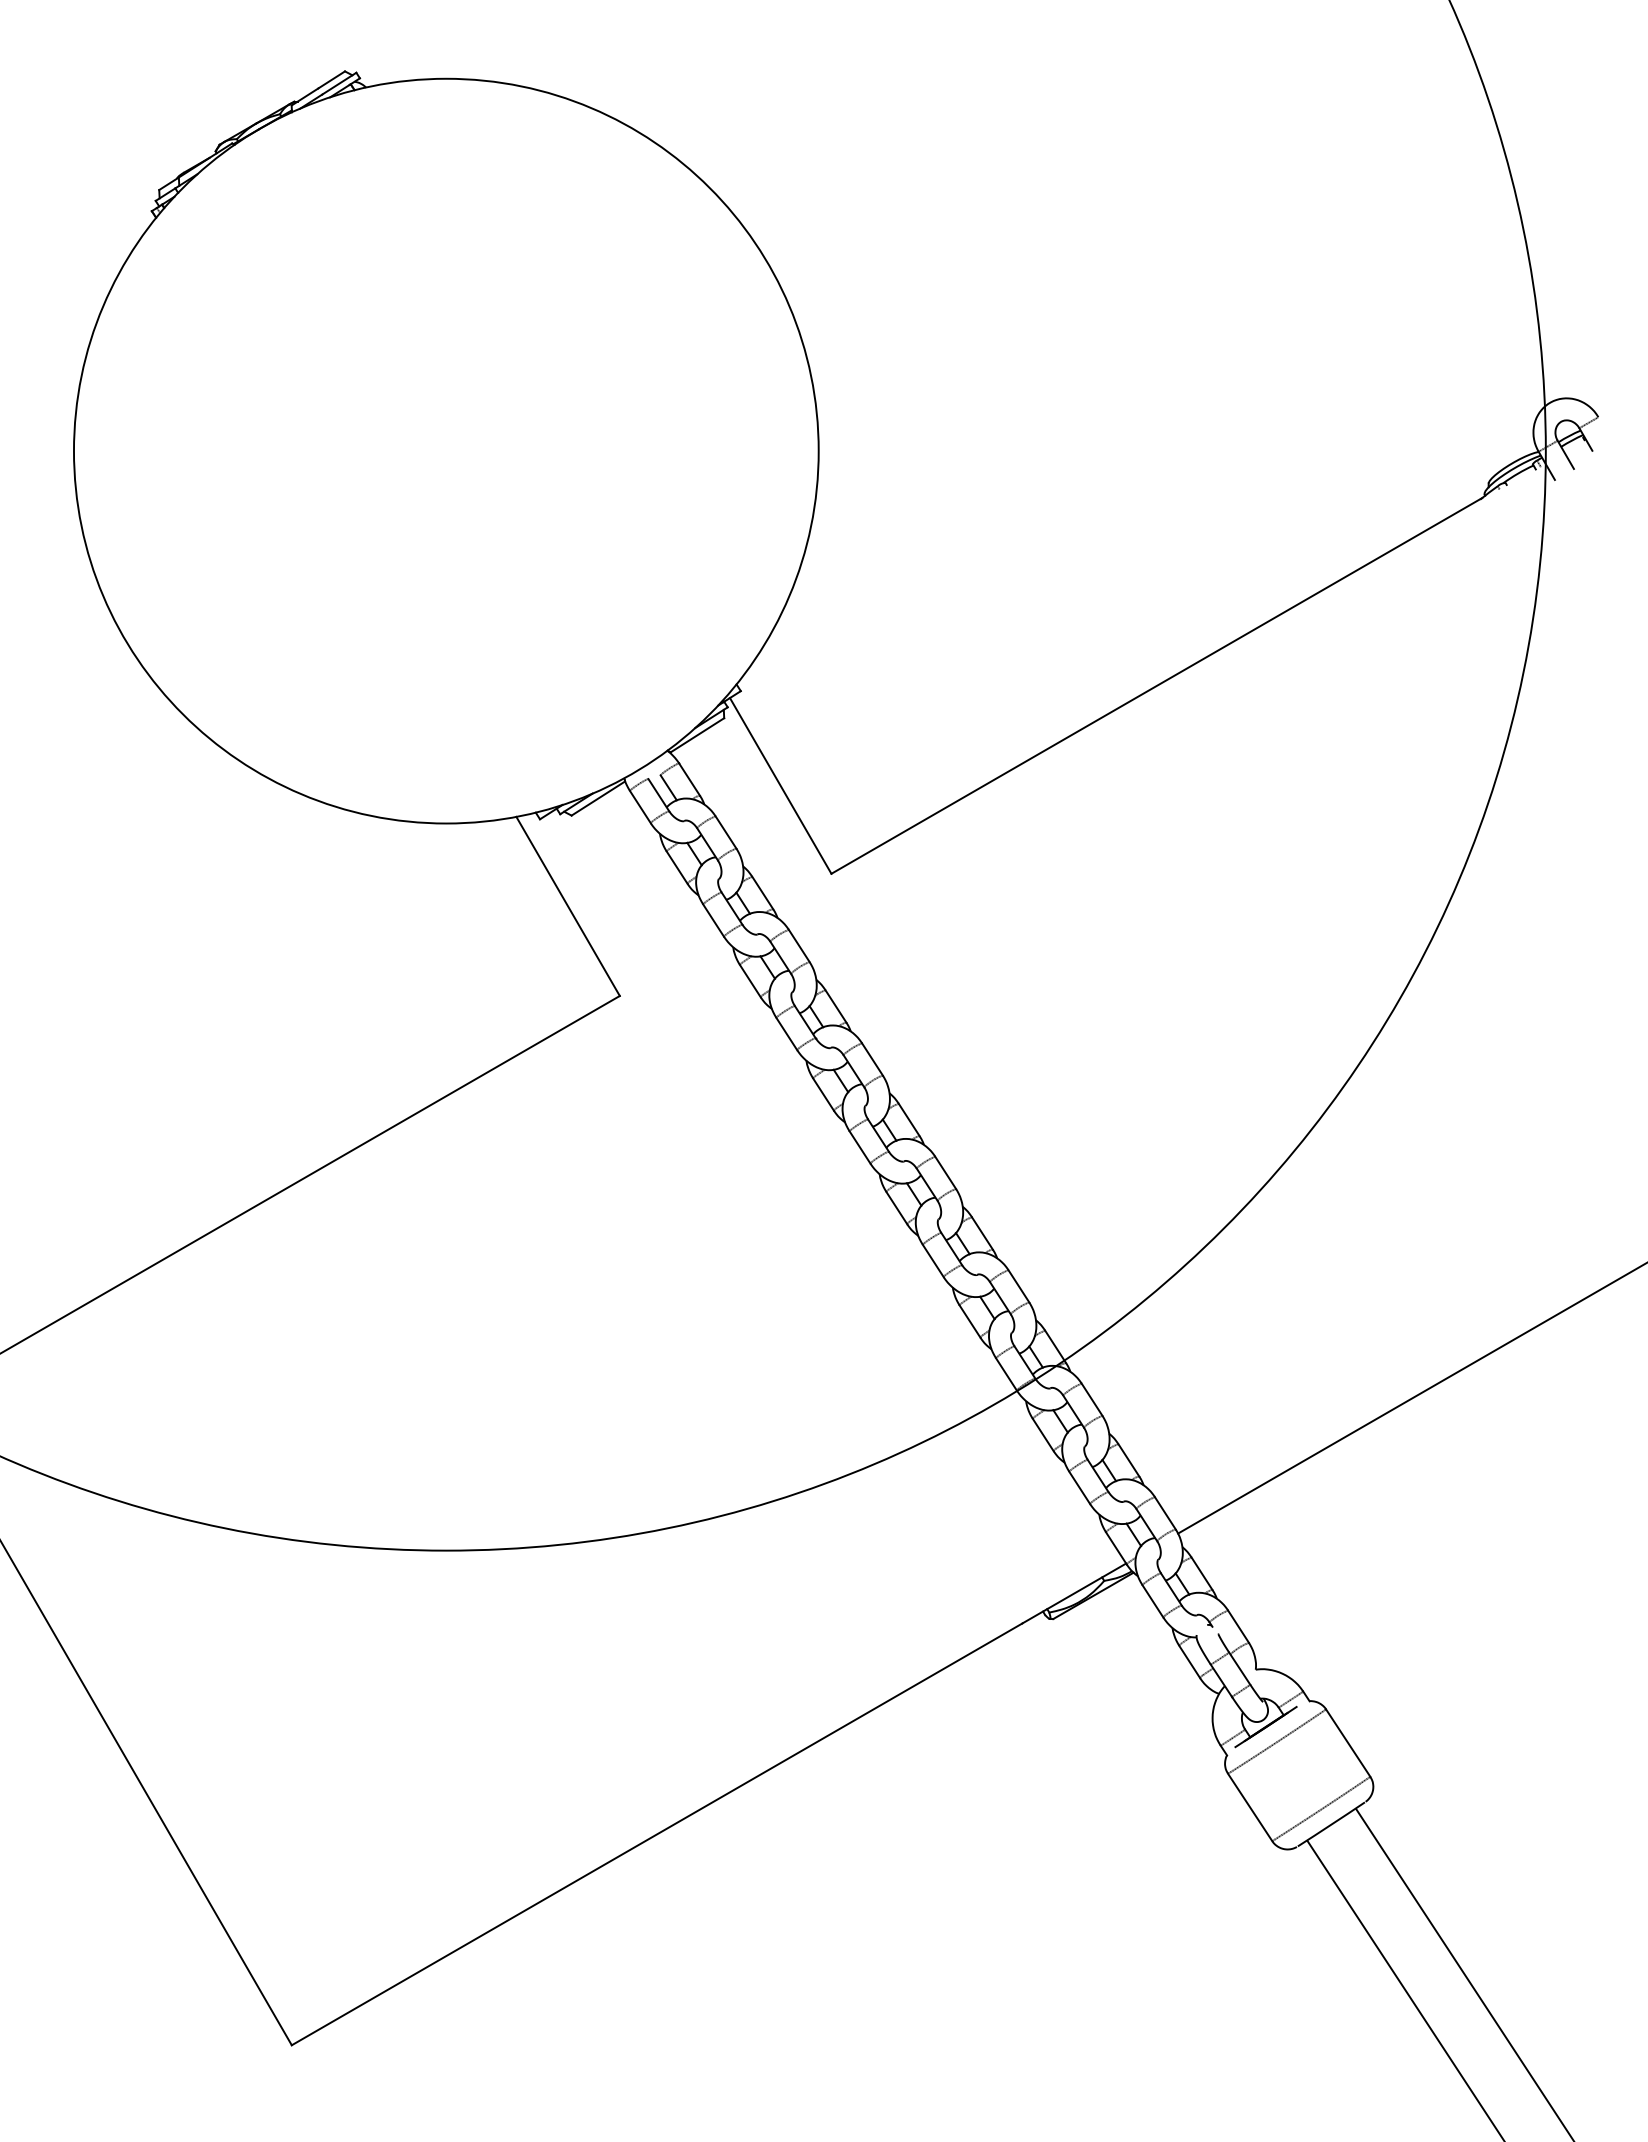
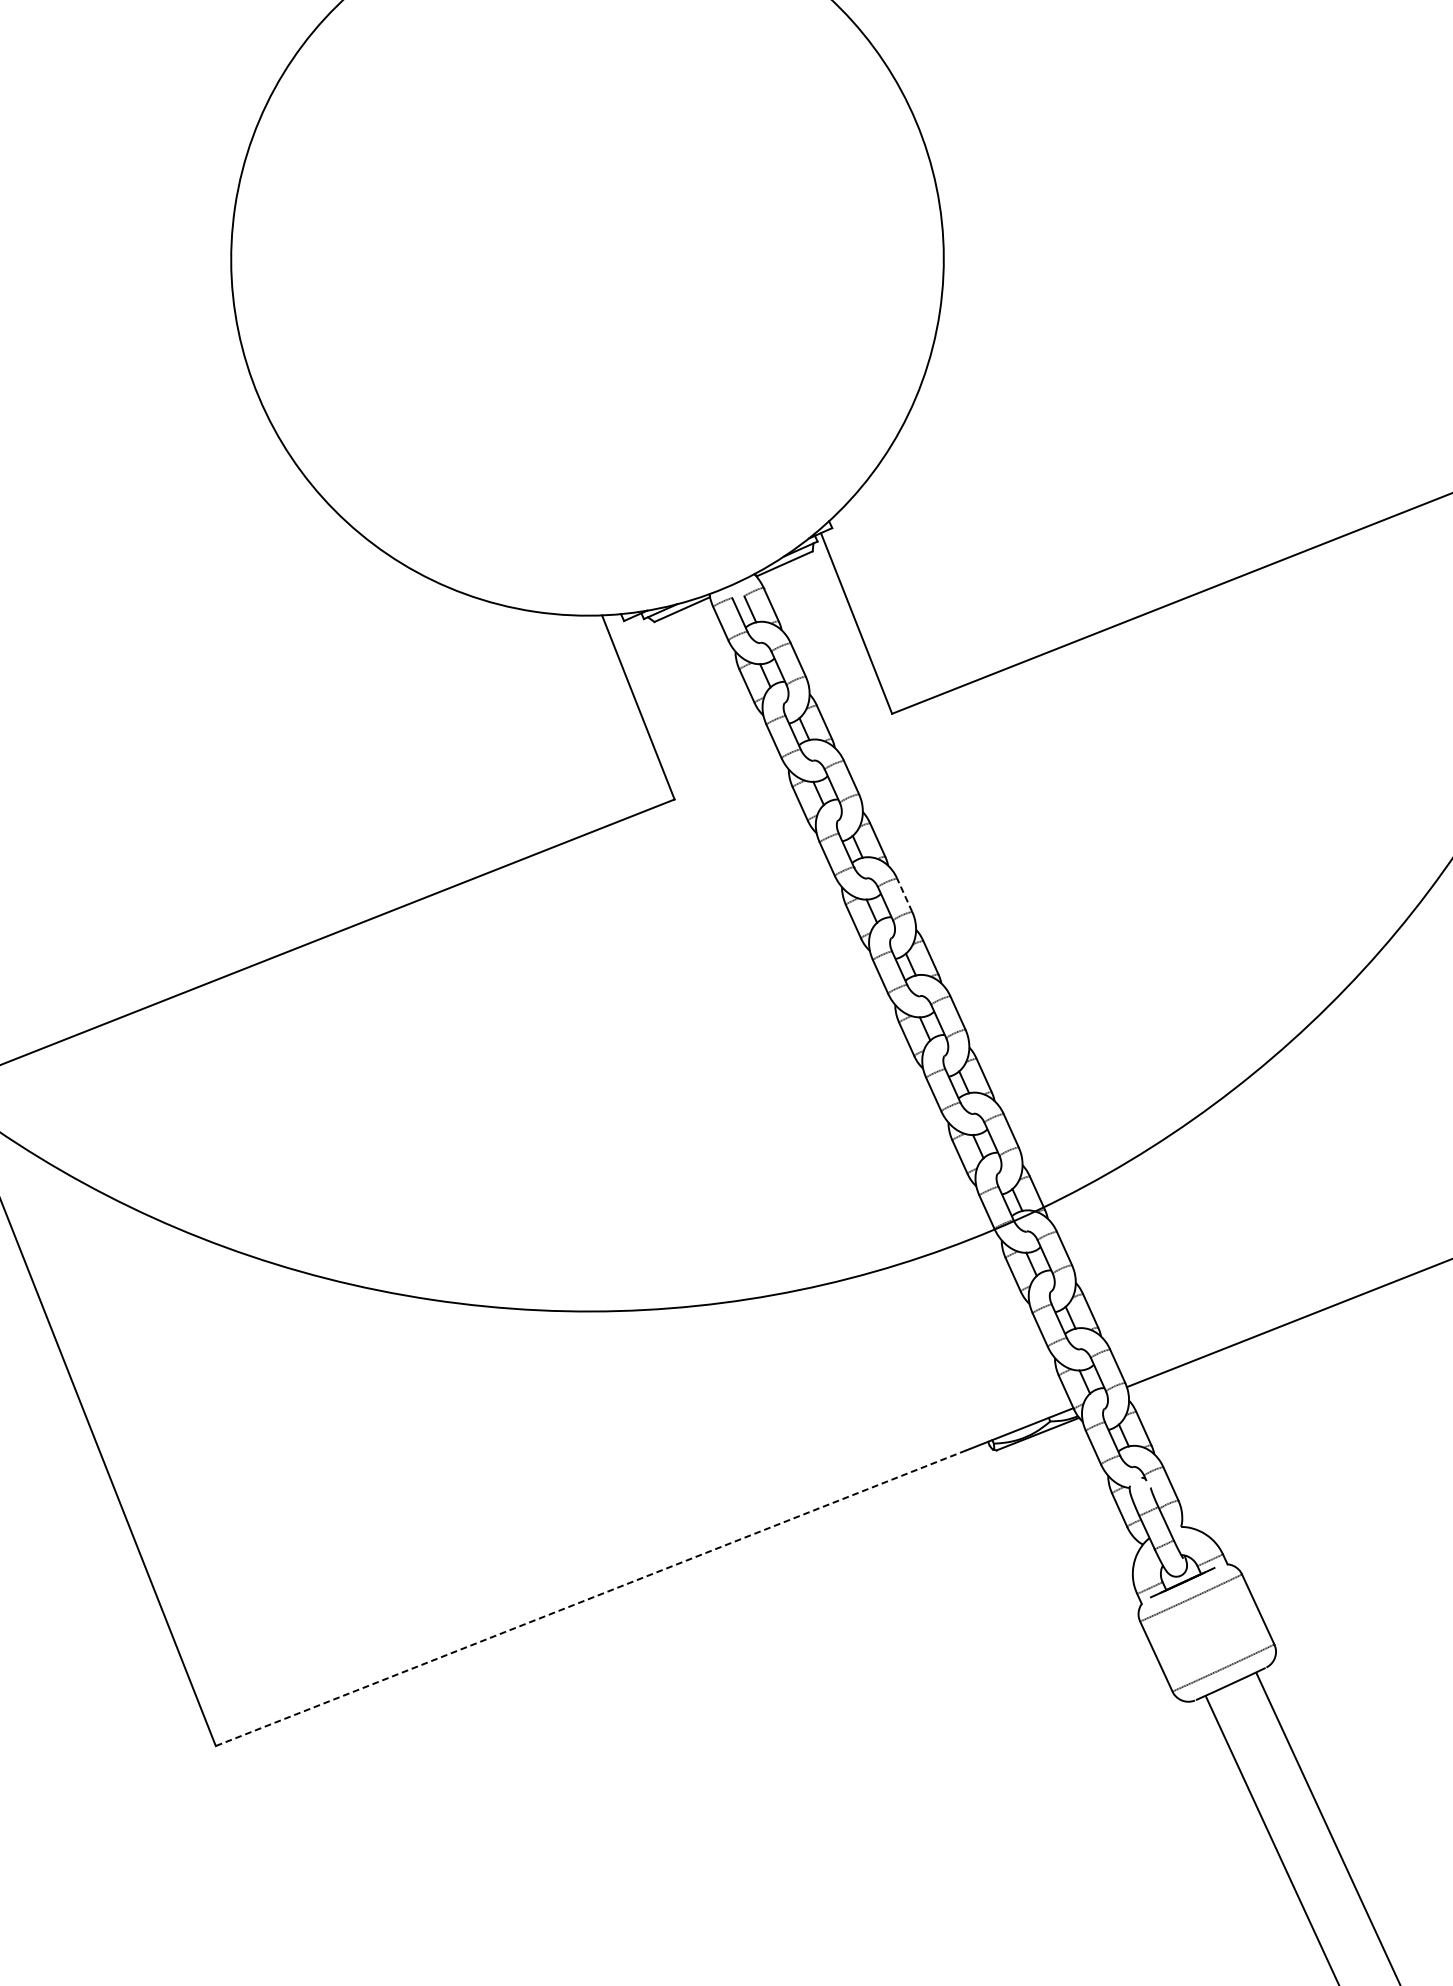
line: (872, 1058) -> (904, 894), solid -> dashed
line: (657, 1834) -> (591, 1598), solid -> dashed

